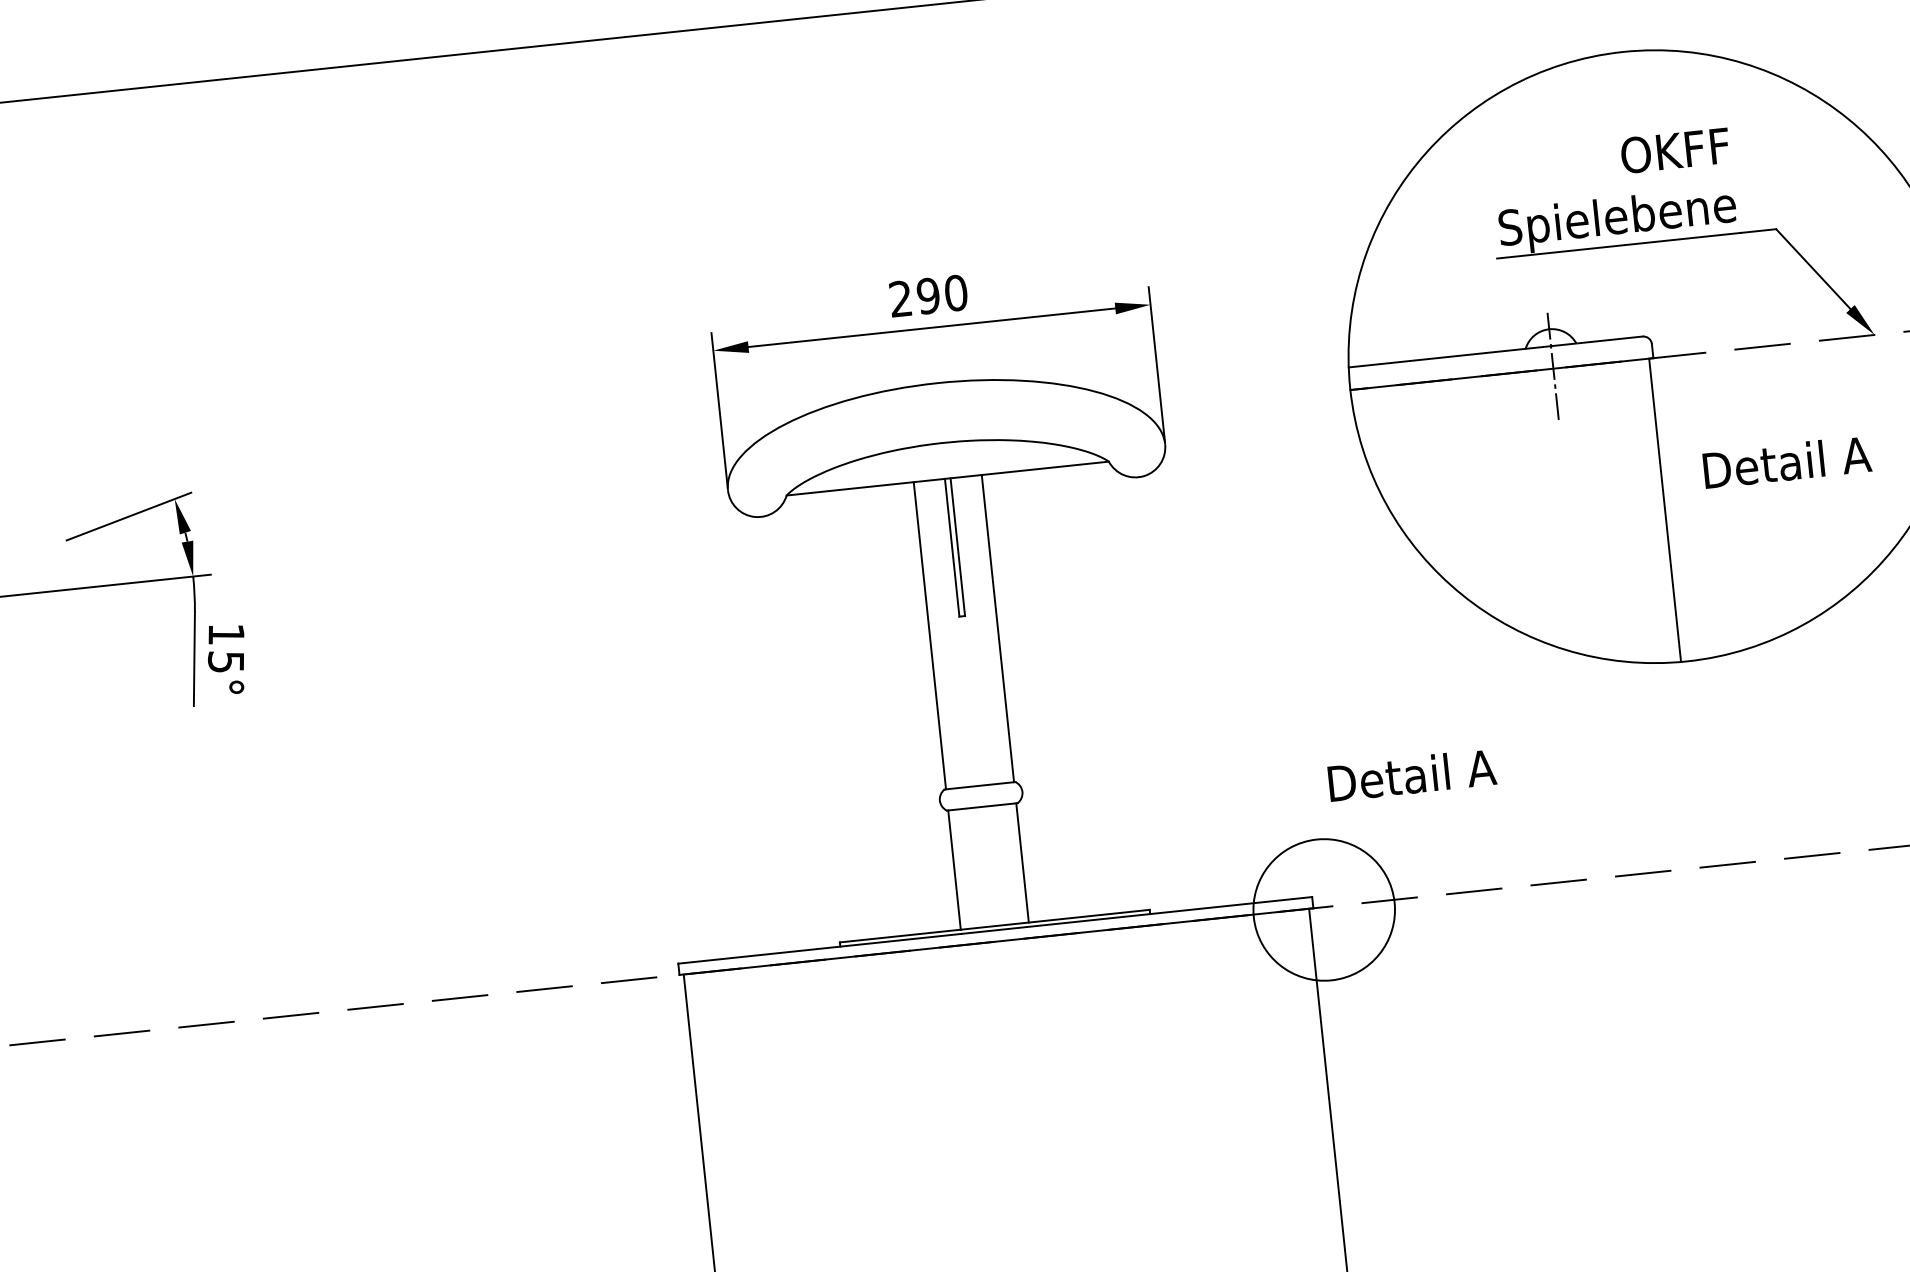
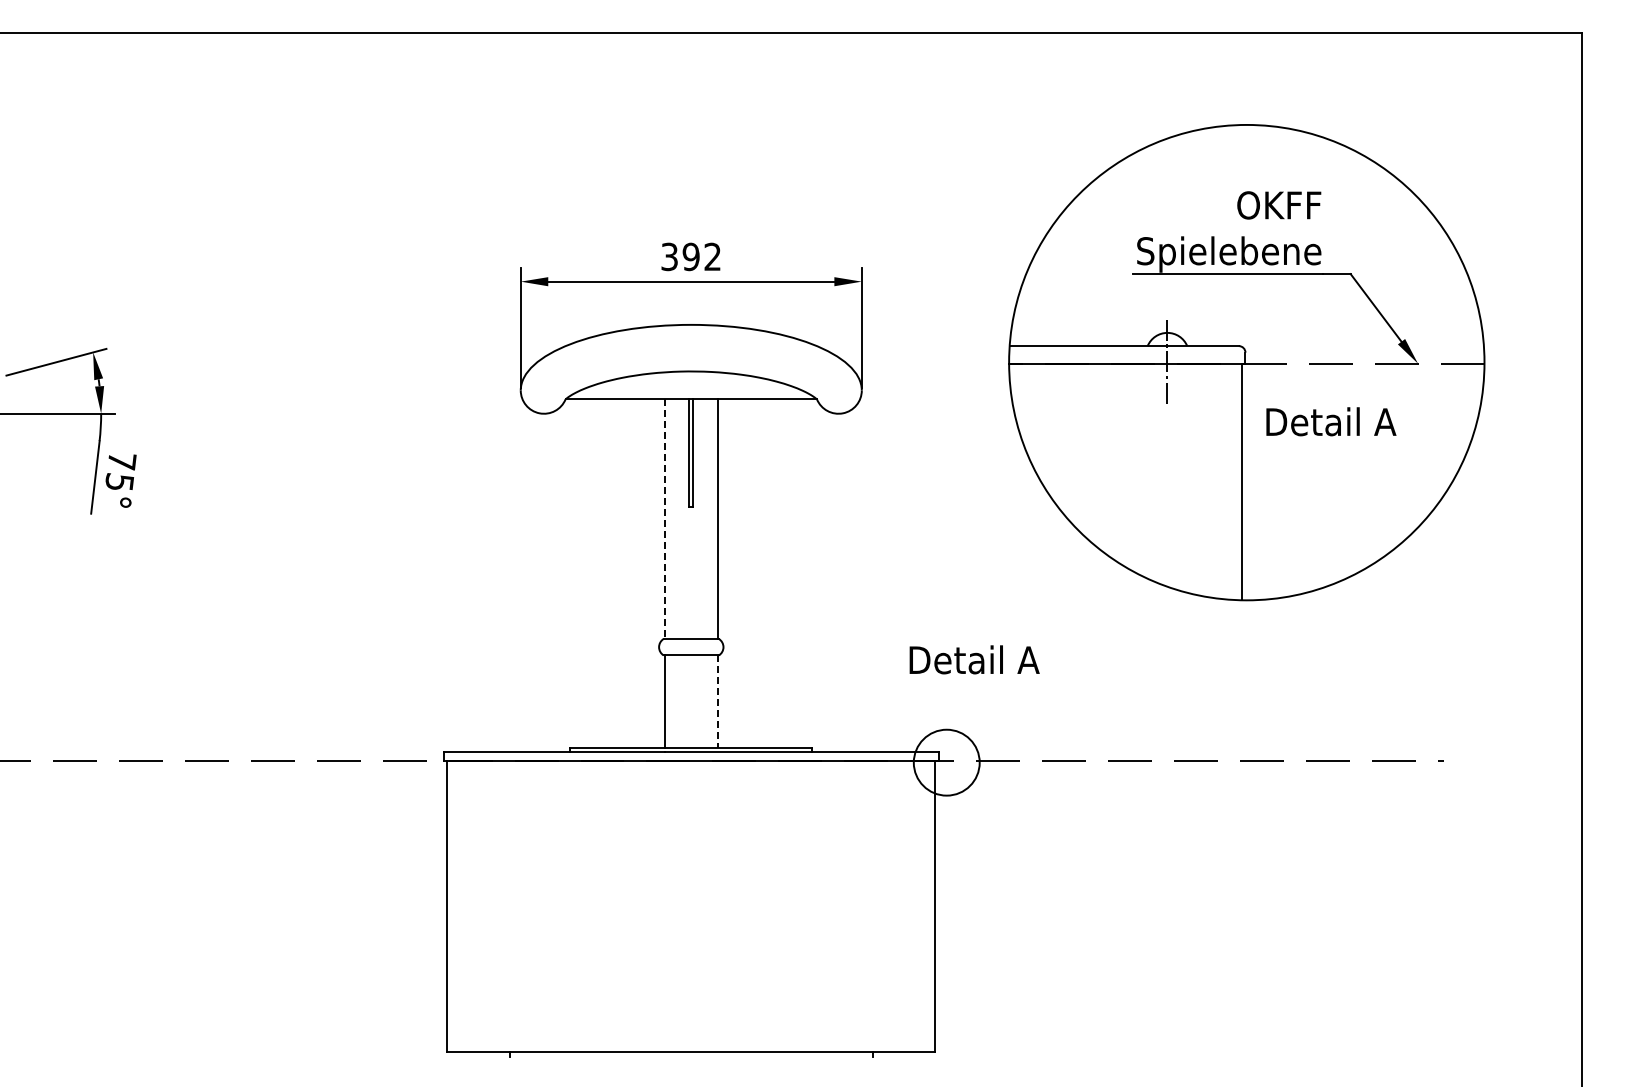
text: (928, 295) -> (691, 256), 290 -> 392
text: (1787, 461) -> (1331, 421), moved
text: (225, 635) -> (121, 461), 15° -> 75°
line: (929, 636) -> (664, 519), solid -> dashed
text: (1412, 774) -> (974, 659), moved
line: (1022, 862) -> (717, 701), solid -> dashed
circle: (1323, 909) -> (946, 762), size x0.6

